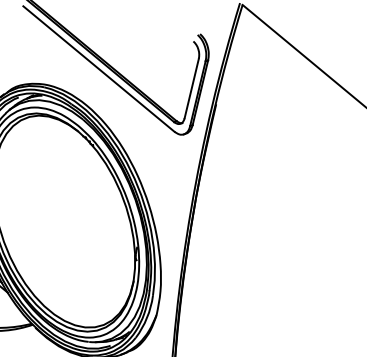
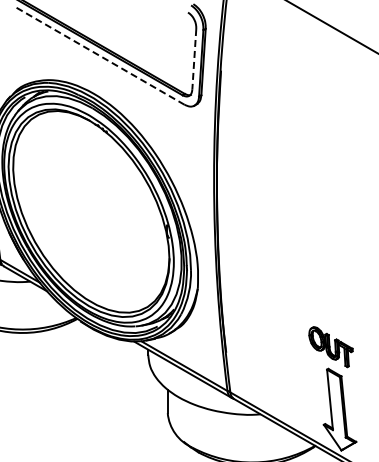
line: (98, 68) -> (99, 55), solid -> dashed
line: (191, 88) -> (194, 59), solid -> dashed

